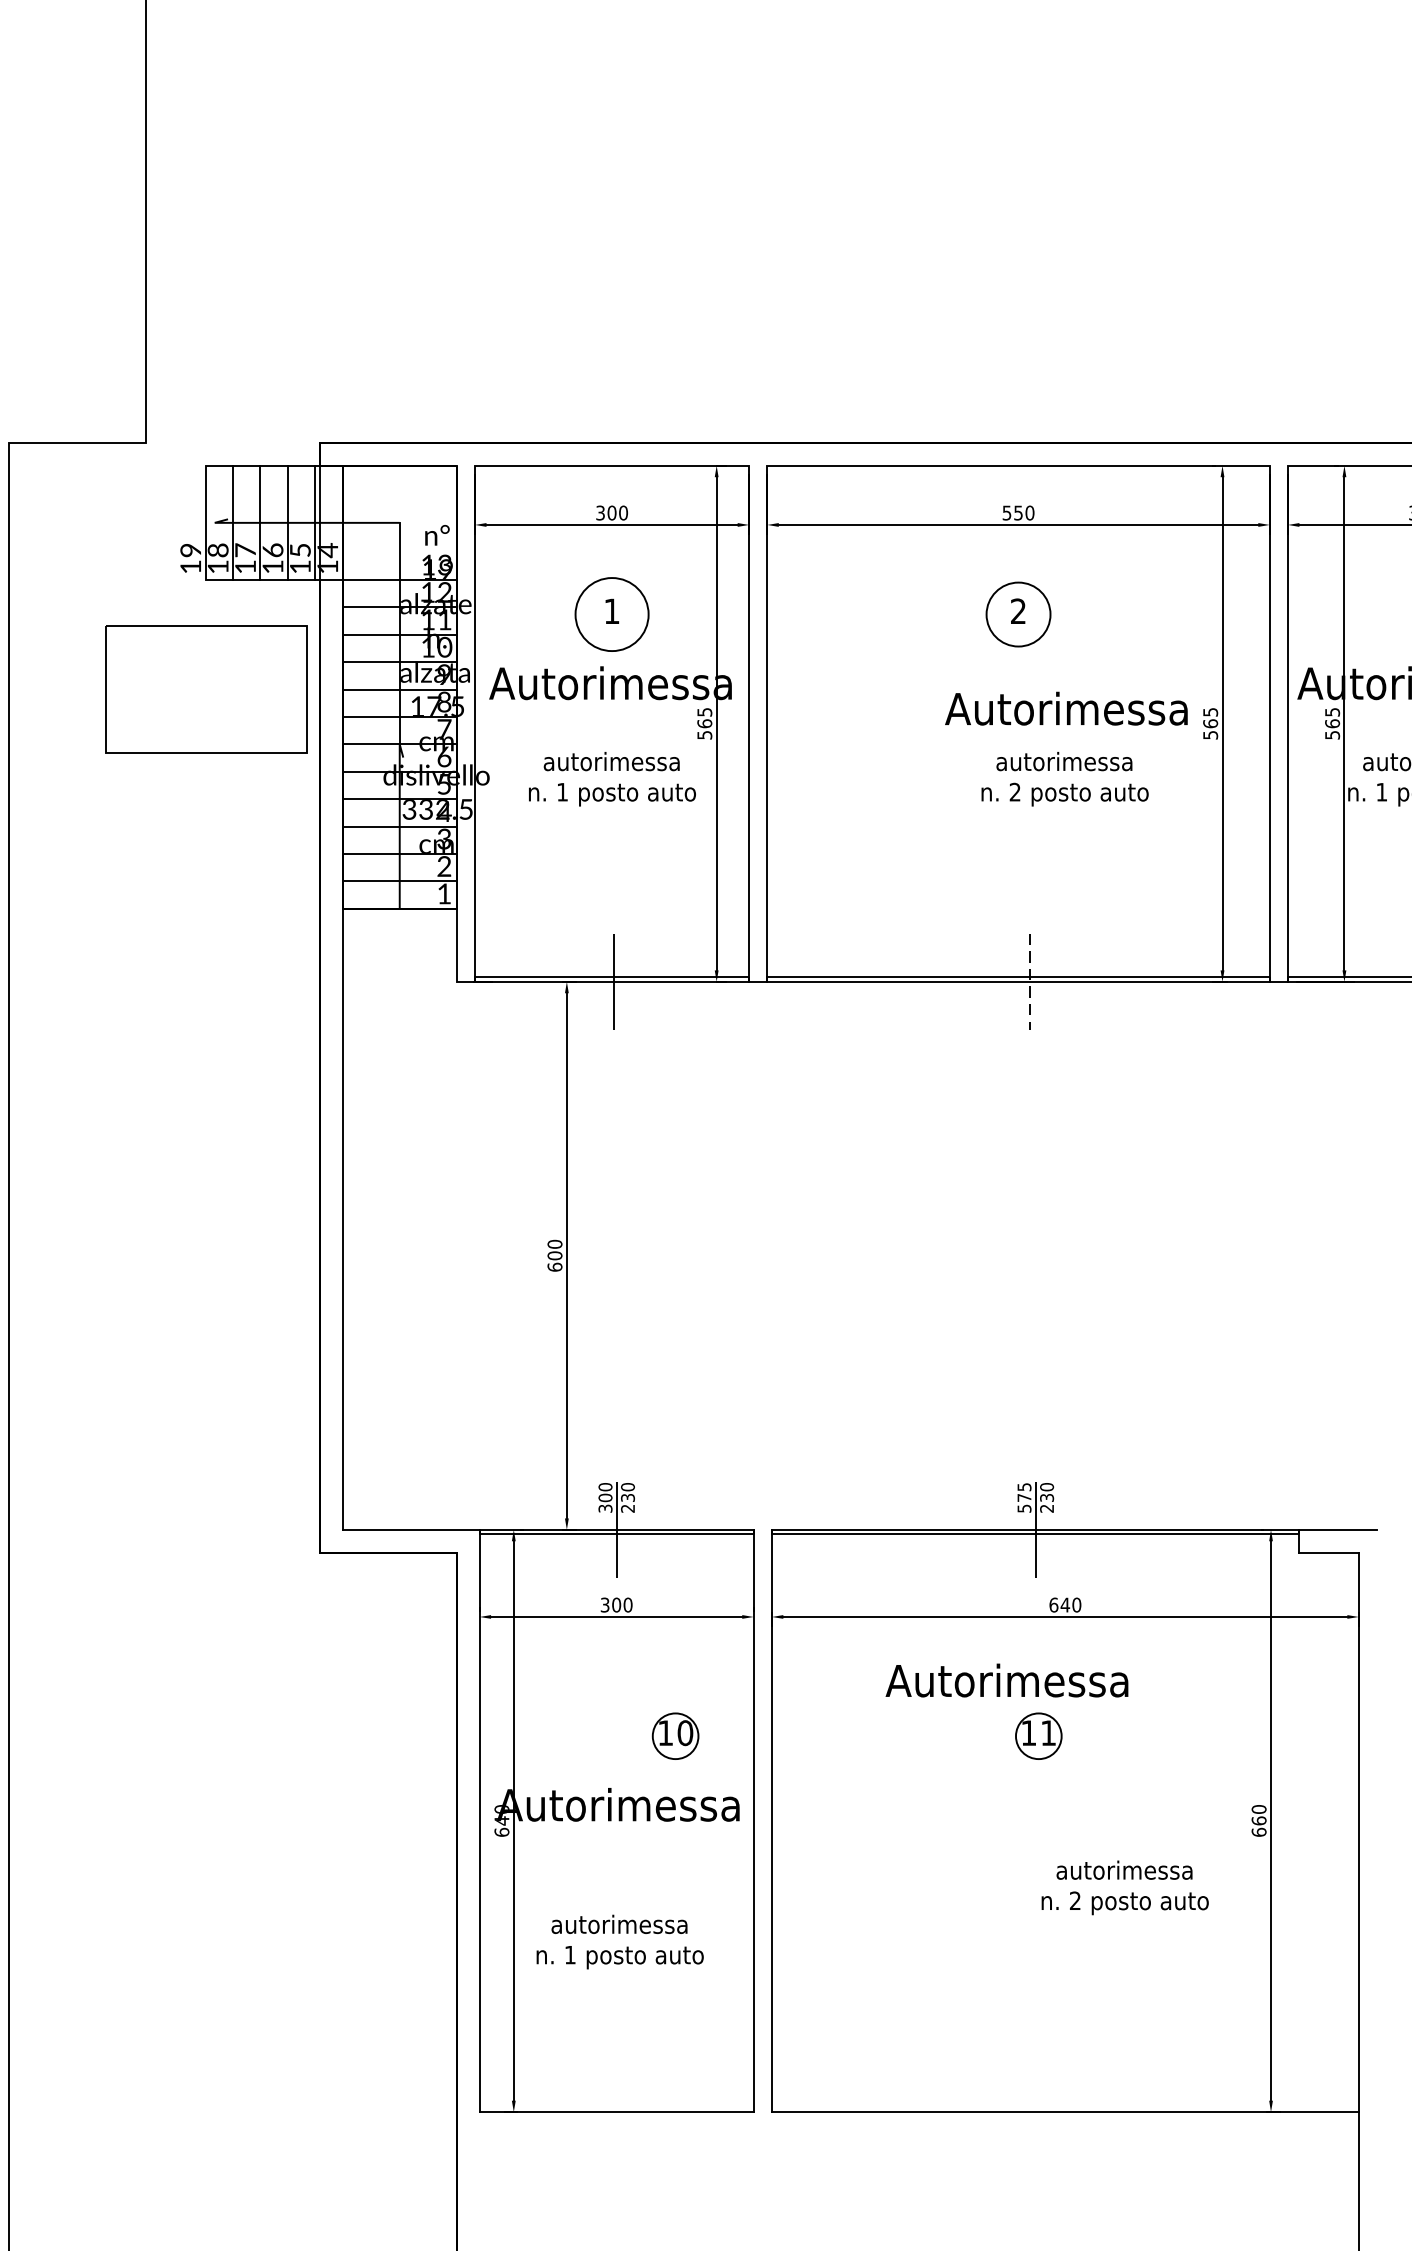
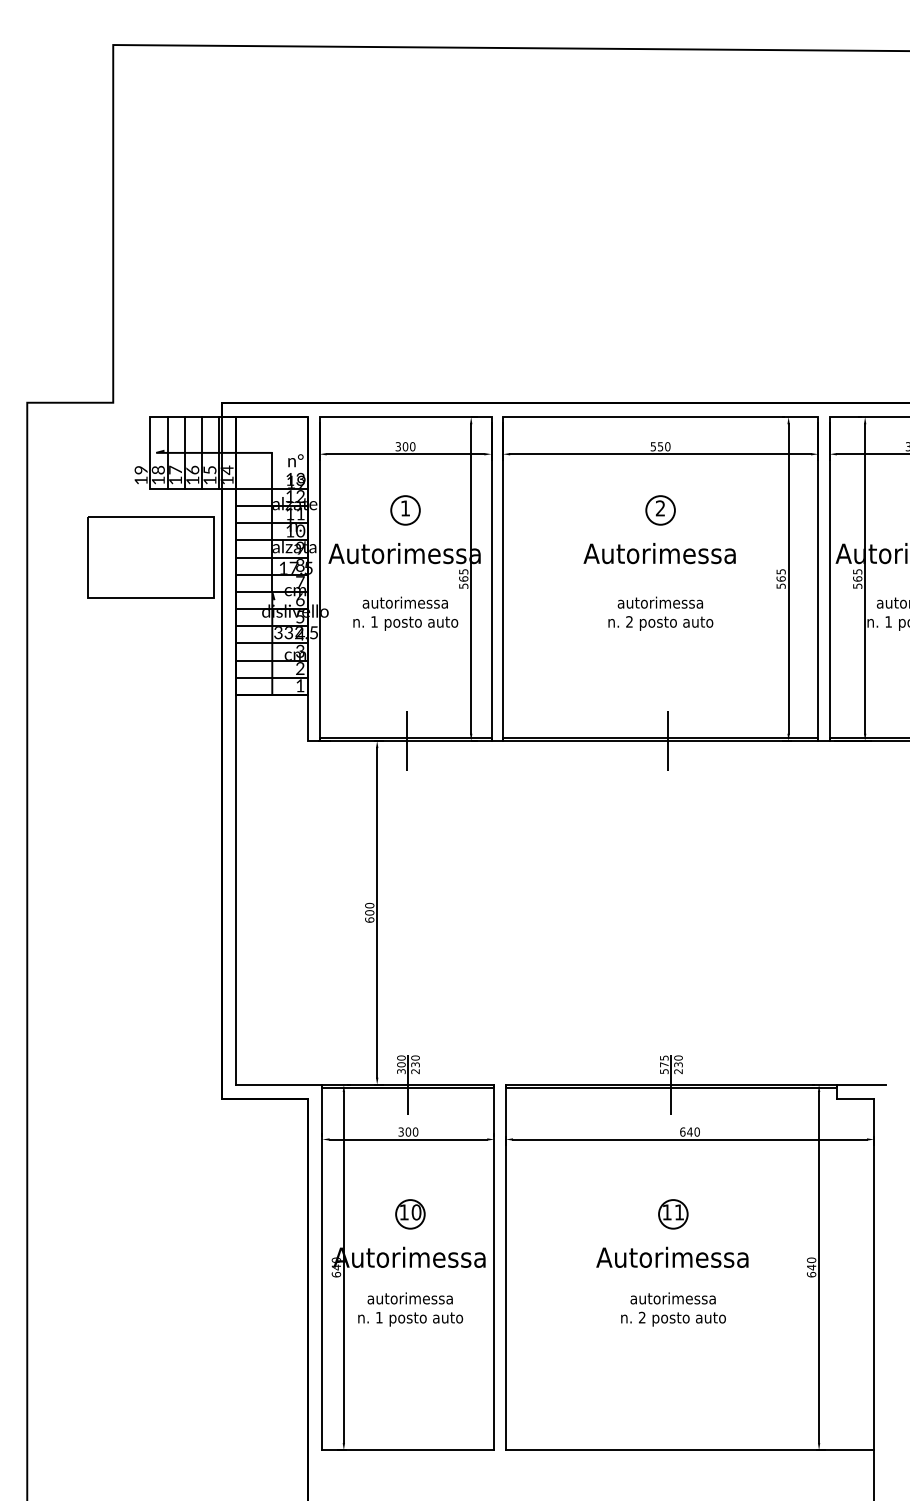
circle: (611, 614) -> (405, 510), size x0.62
circle: (1018, 614) -> (660, 510), size x0.71
text: (1066, 708) -> (659, 553), moved
text: (1064, 778) -> (660, 613), moved
line: (1029, 982) -> (667, 741), dashed -> solid
text: (1007, 1679) -> (672, 1256), moved
part: (675, 1736) -> (410, 1214), moved
text: (1258, 1820) -> (811, 1267), 660 -> 640
text: (1125, 1887) -> (673, 1309), moved
text: (619, 1942) -> (410, 1309), moved

